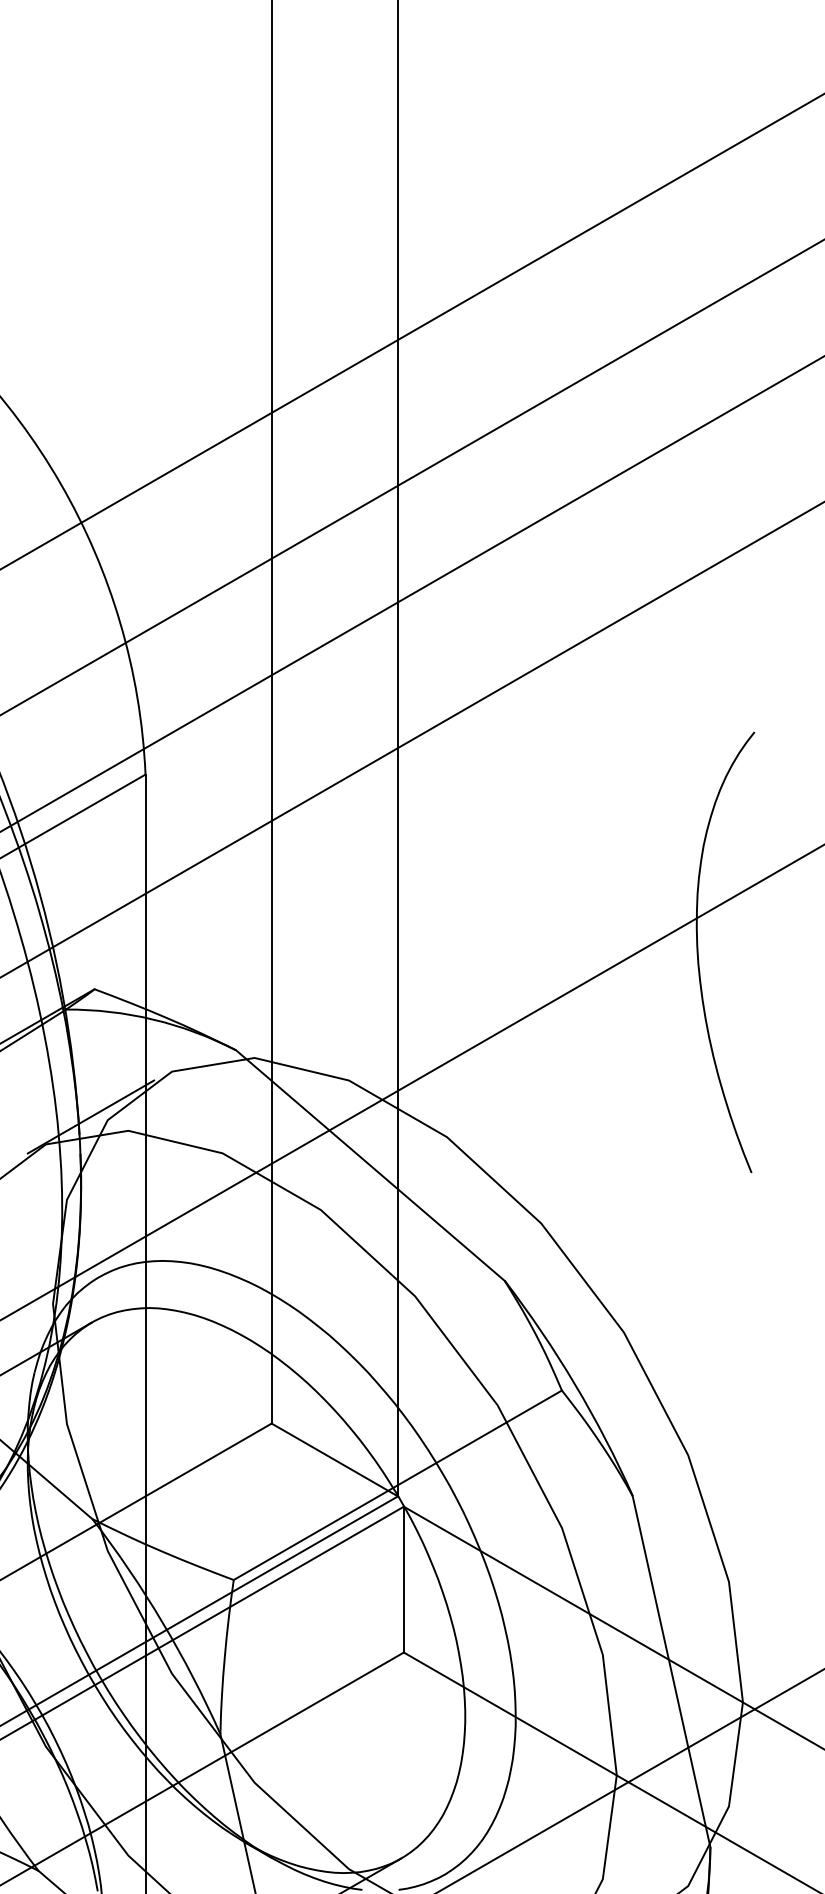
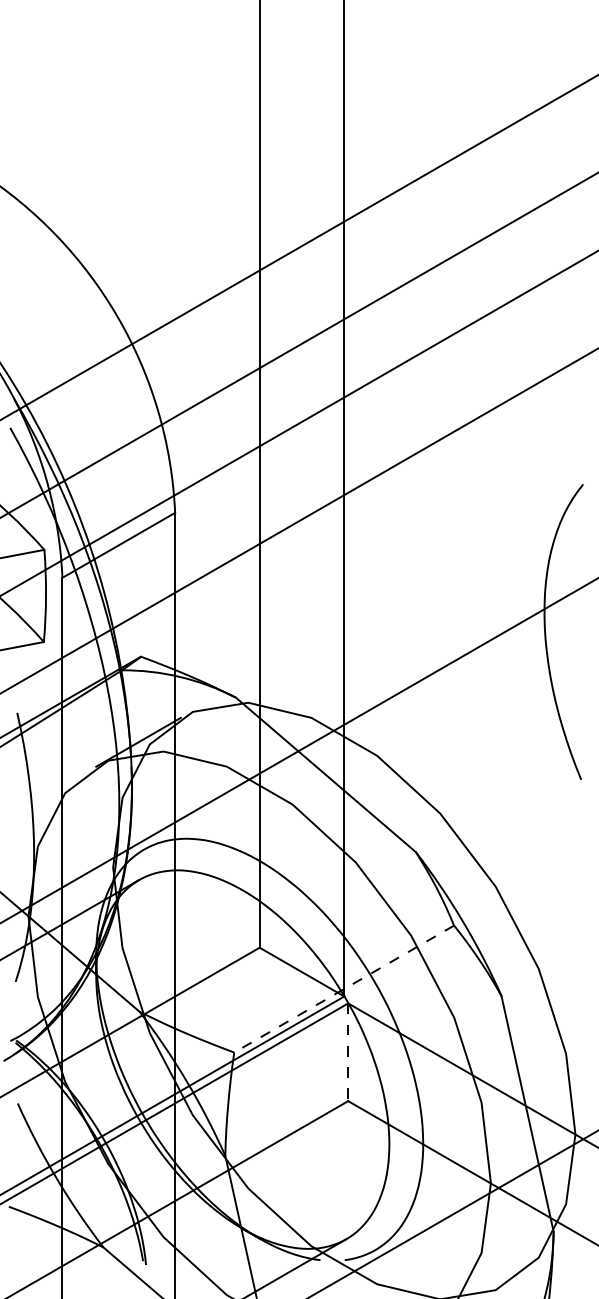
line: (398, 1485) -> (344, 989), solid -> dashed
line: (404, 1579) -> (348, 1052), solid -> dashed

